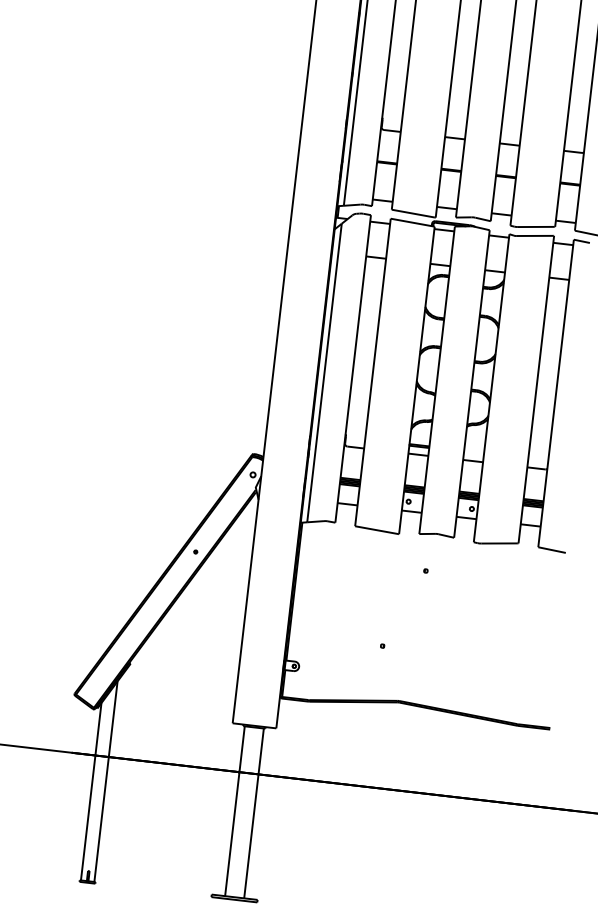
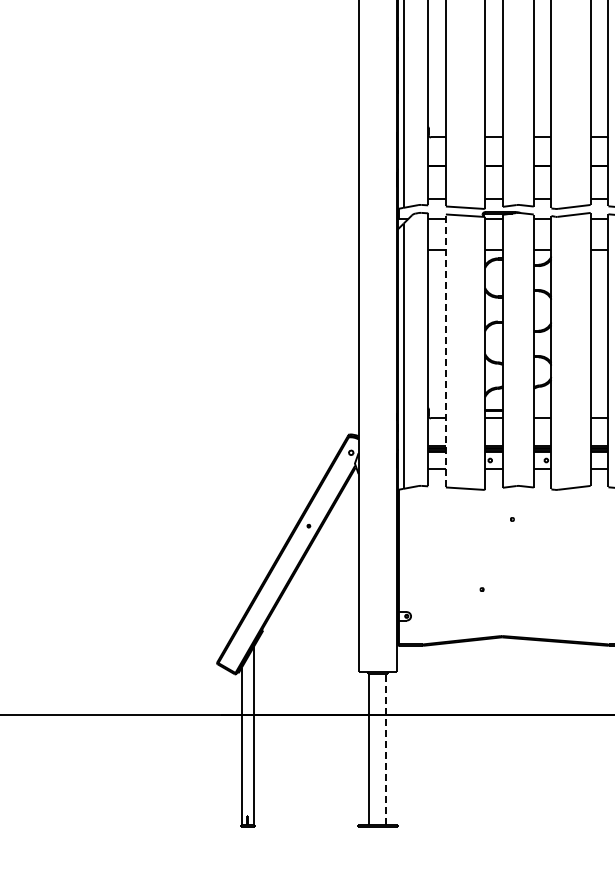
line: (372, 371) -> (445, 350), solid -> dashed
line: (254, 812) -> (386, 748), solid -> dashed

